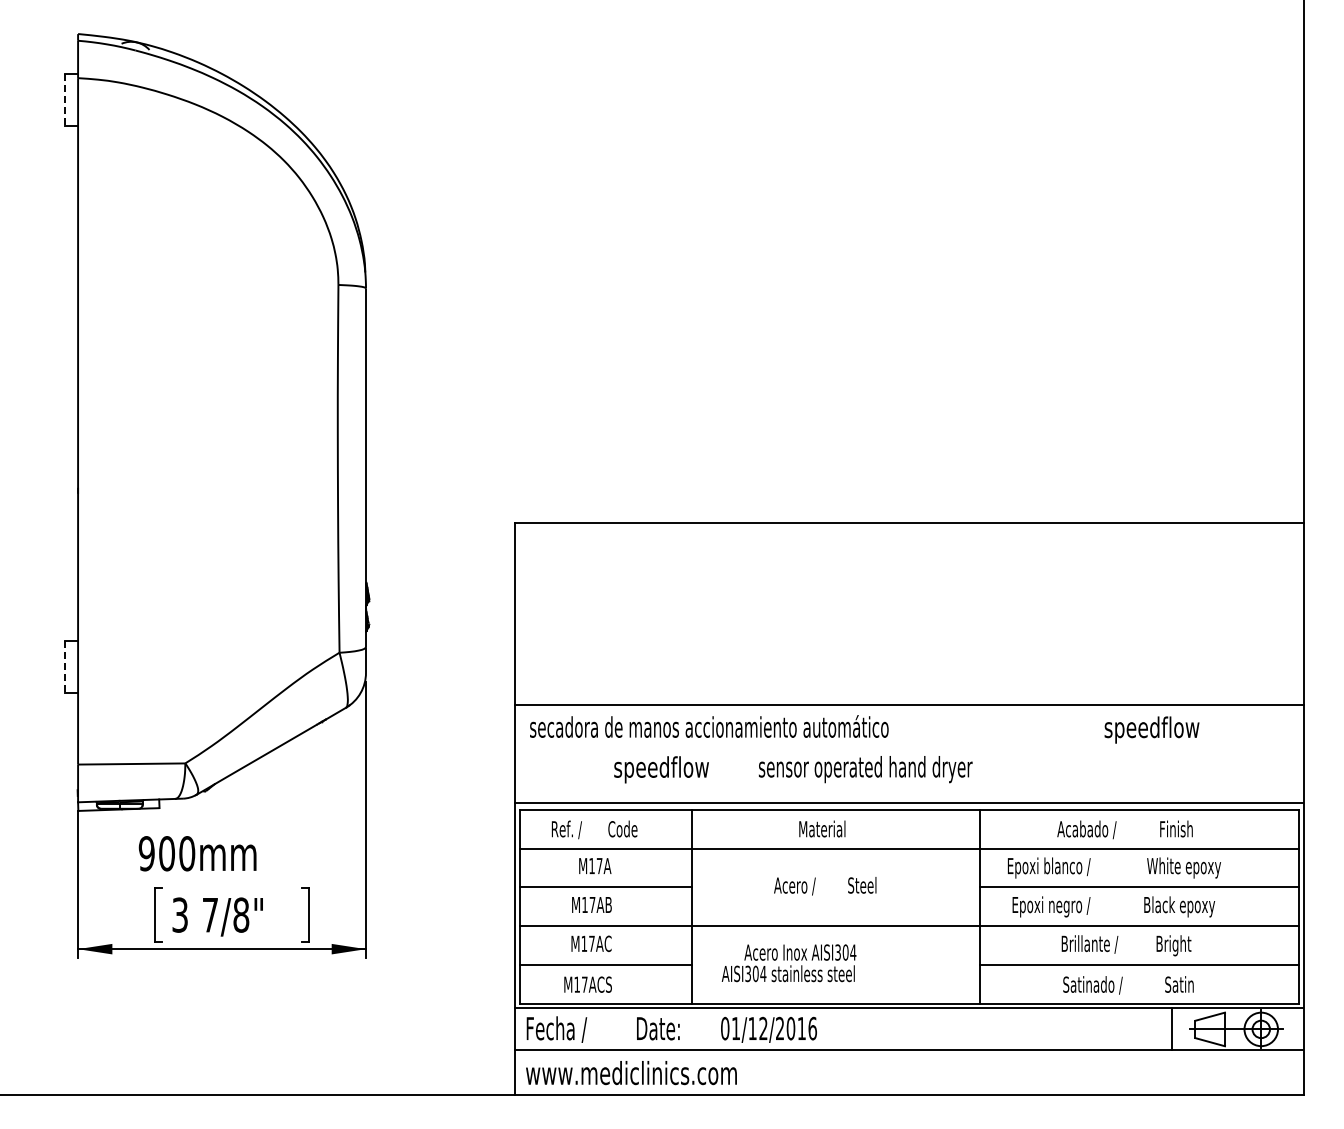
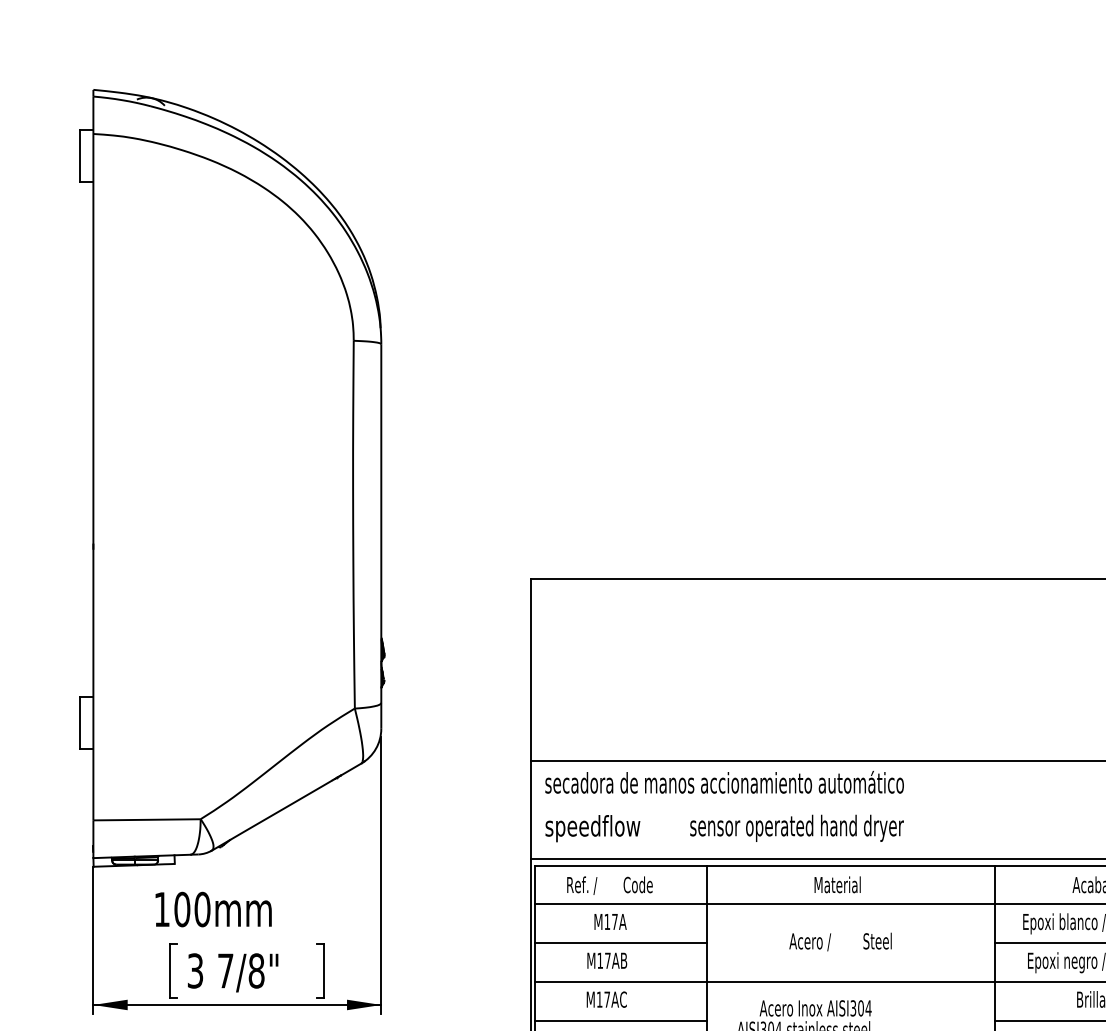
line: (65, 99) -> (80, 155), dashed -> solid
line: (65, 667) -> (80, 723), dashed -> solid
text: (793, 769) -> (724, 828), moved
text: (146, 853) -> (161, 909), 900mm -> 100mm

